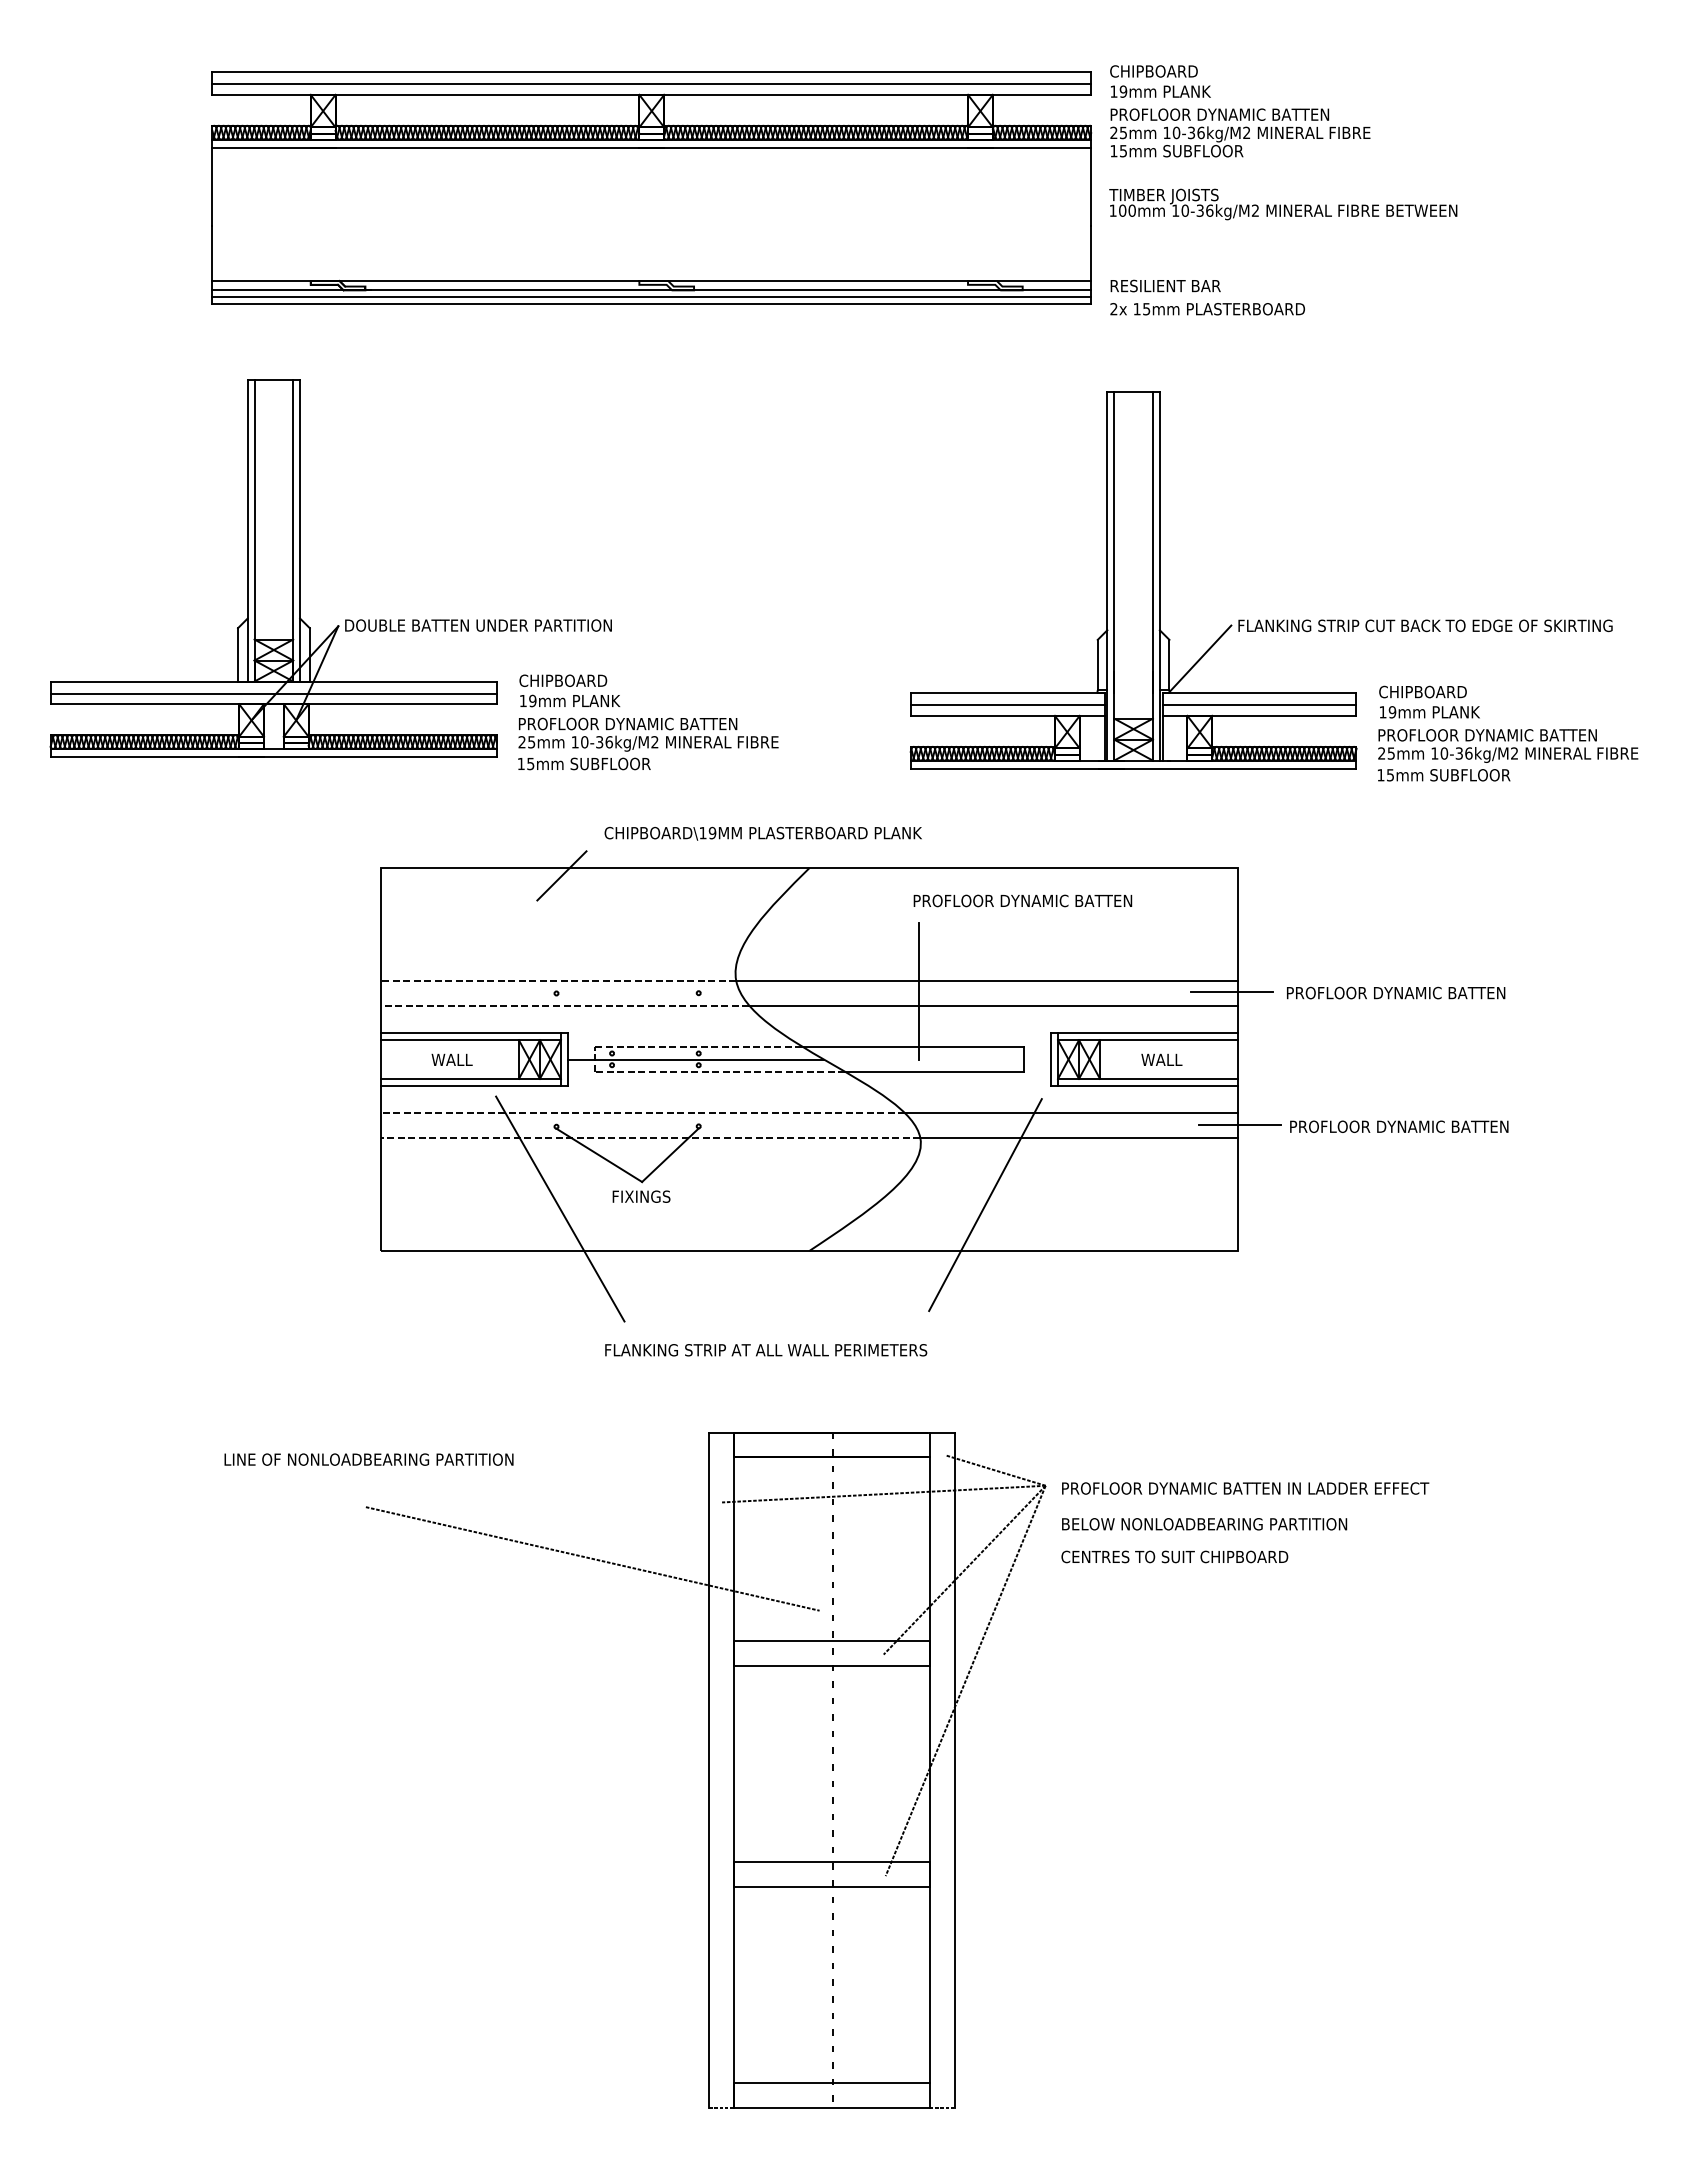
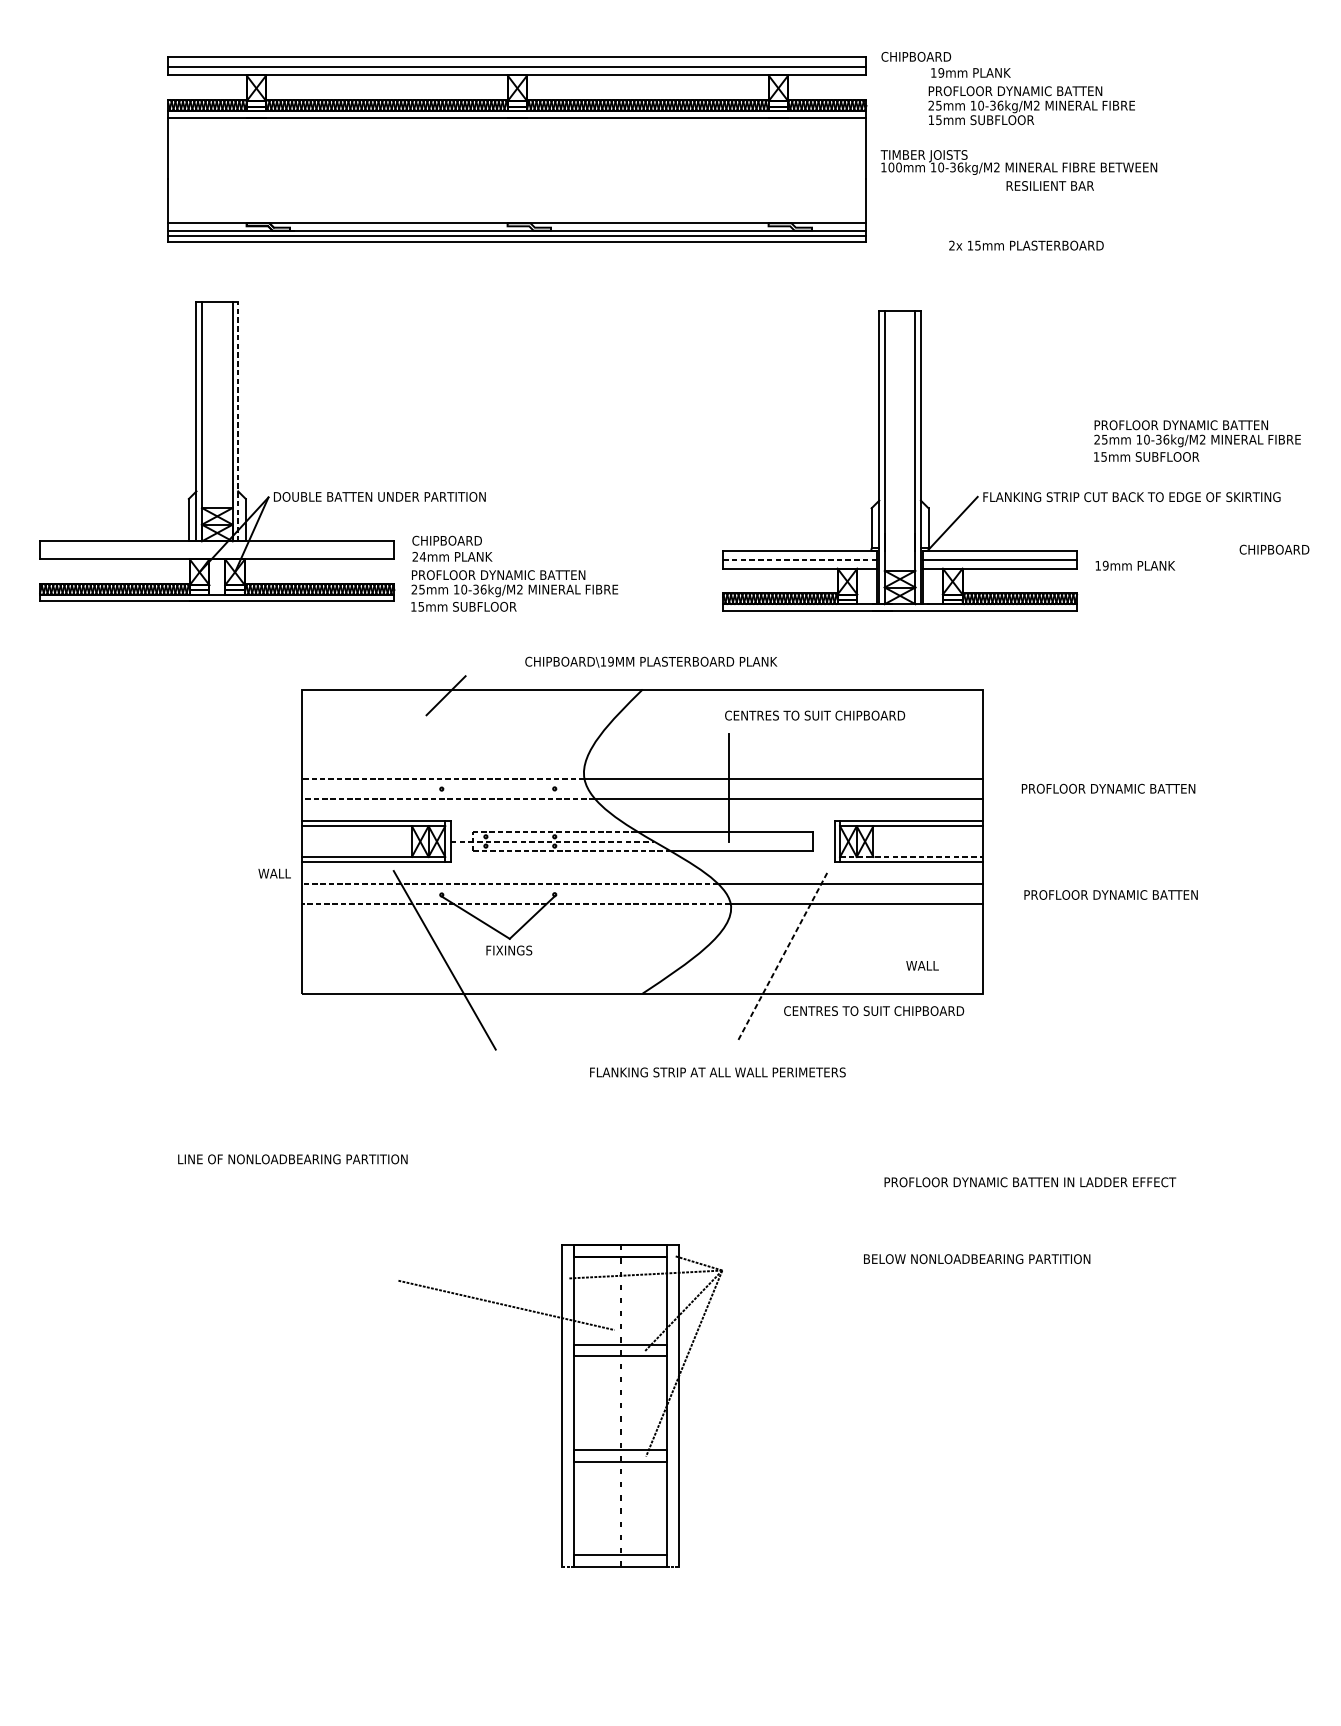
text: (1160, 91) -> (970, 72), moved
text: (1240, 132) -> (1031, 105), moved
text: (1165, 285) -> (1050, 185), moved
text: (1207, 309) -> (1026, 245), moved
line: (300, 530) -> (238, 421), solid -> dashed
text: (1422, 691) -> (1274, 549), moved
line: (273, 693) -> (217, 550), removed
text: (527, 700) -> (418, 556), 19mm -> 24mm
line: (1007, 705) -> (799, 560), solid -> dashed
text: (1508, 755) -> (1197, 441), moved
text: (762, 833) -> (650, 662), moved
text: (1026, 900) -> (815, 715), PROFLOOR DYNAMIC BATTEN -> CENTRES TO SUIT CHIPBOARD
line: (1232, 992) -> (978, 788), removed
text: (451, 1059) -> (274, 873), moved
line: (696, 1059) -> (552, 841), solid -> dashed
text: (1161, 1059) -> (922, 965), moved
line: (1148, 1078) -> (911, 856), solid -> dashed
line: (1240, 1125) -> (985, 893), removed
line: (985, 1205) -> (782, 957), solid -> dashed
text: (766, 1350) -> (718, 1072), moved
text: (1245, 1488) -> (1030, 1182), moved
text: (1204, 1524) -> (977, 1259), moved
text: (1174, 1556) -> (873, 1010), moved
part: (705, 1770) -> (560, 1406), size x0.6

